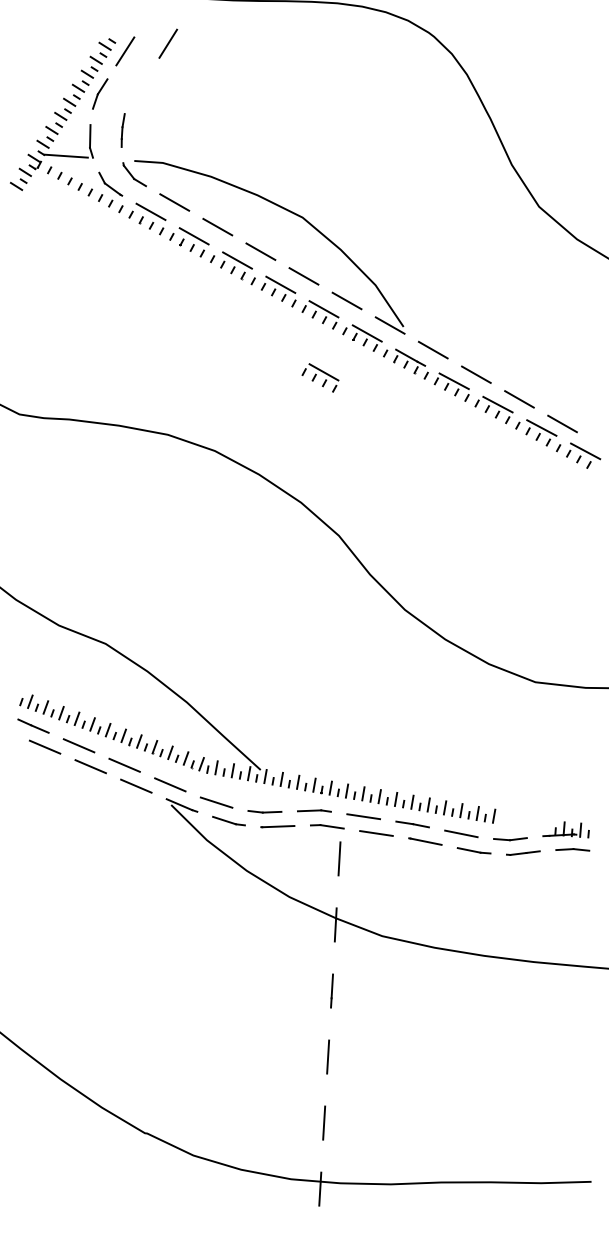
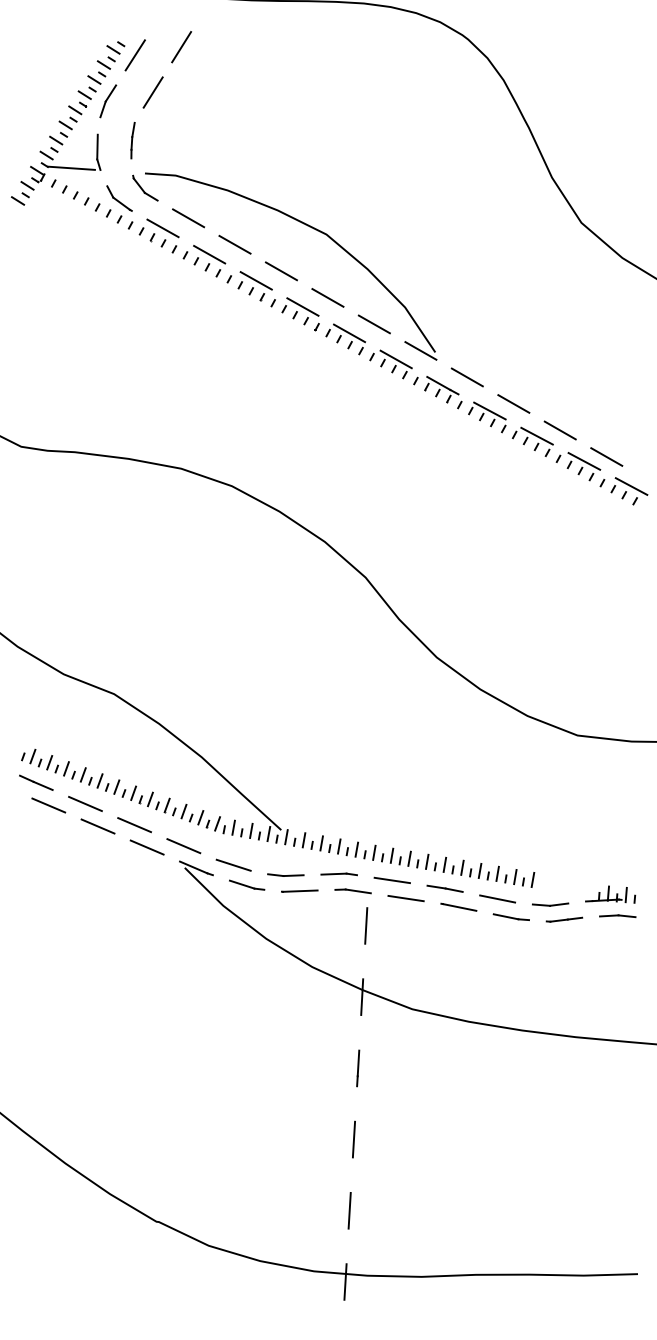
line: (141, 85) -> (152, 92), added
part: (320, 378) -> (345, 407), removed

